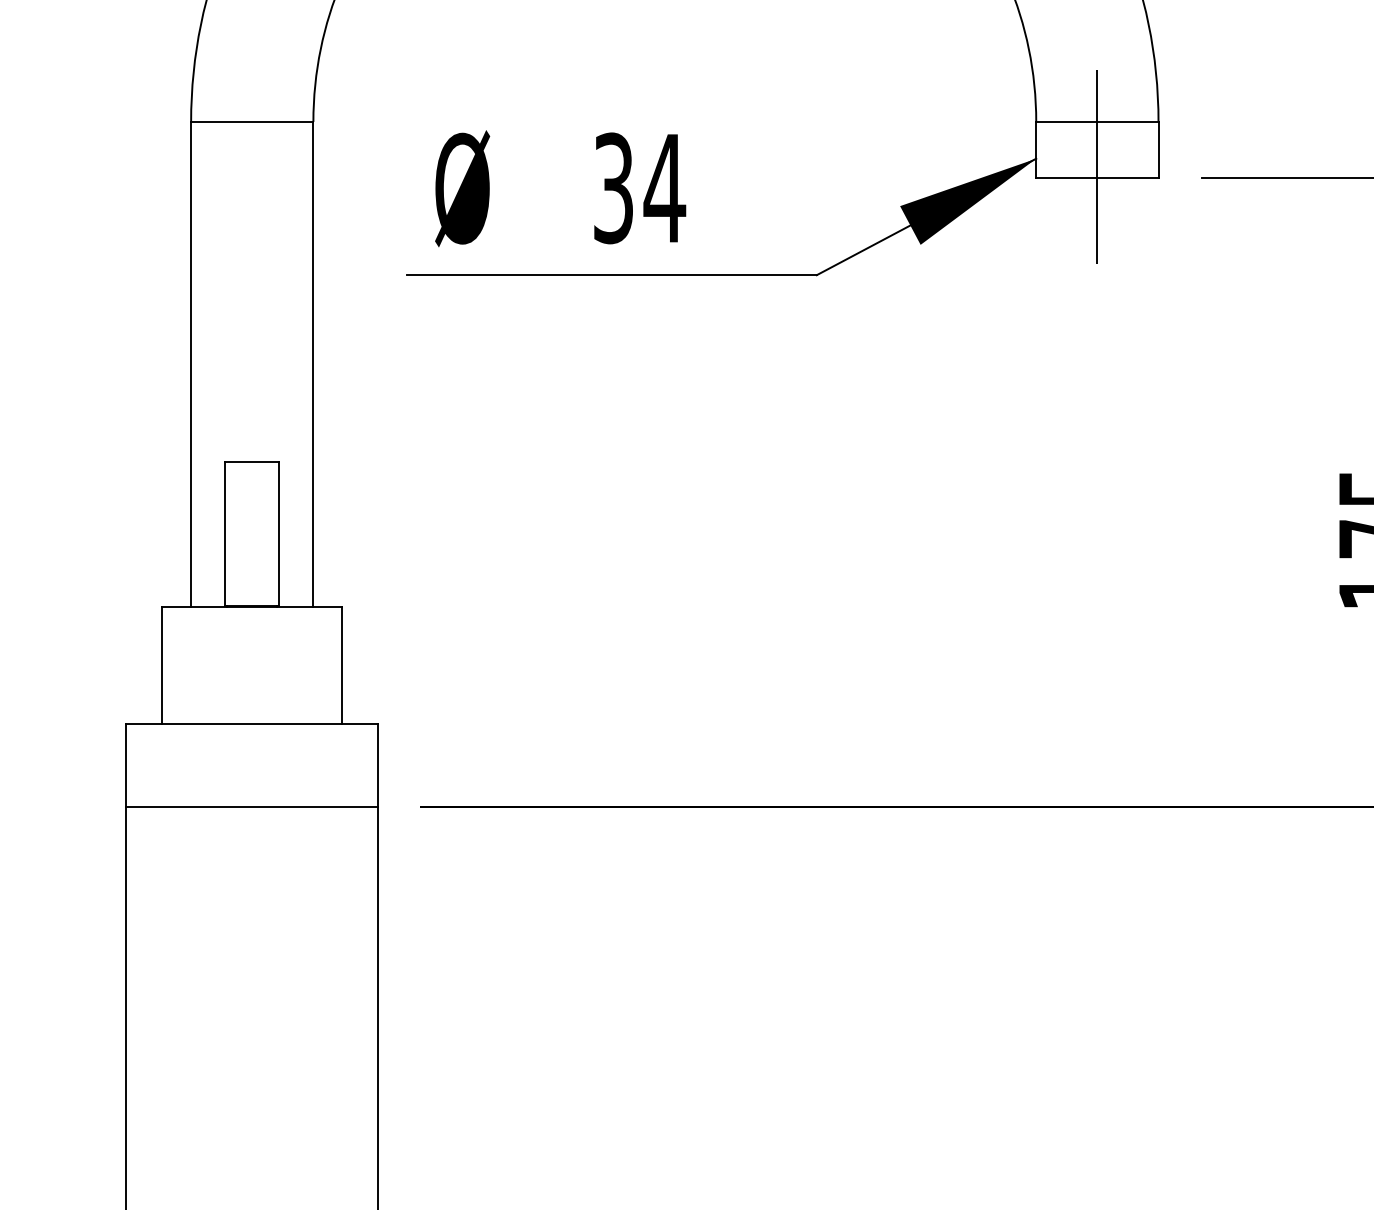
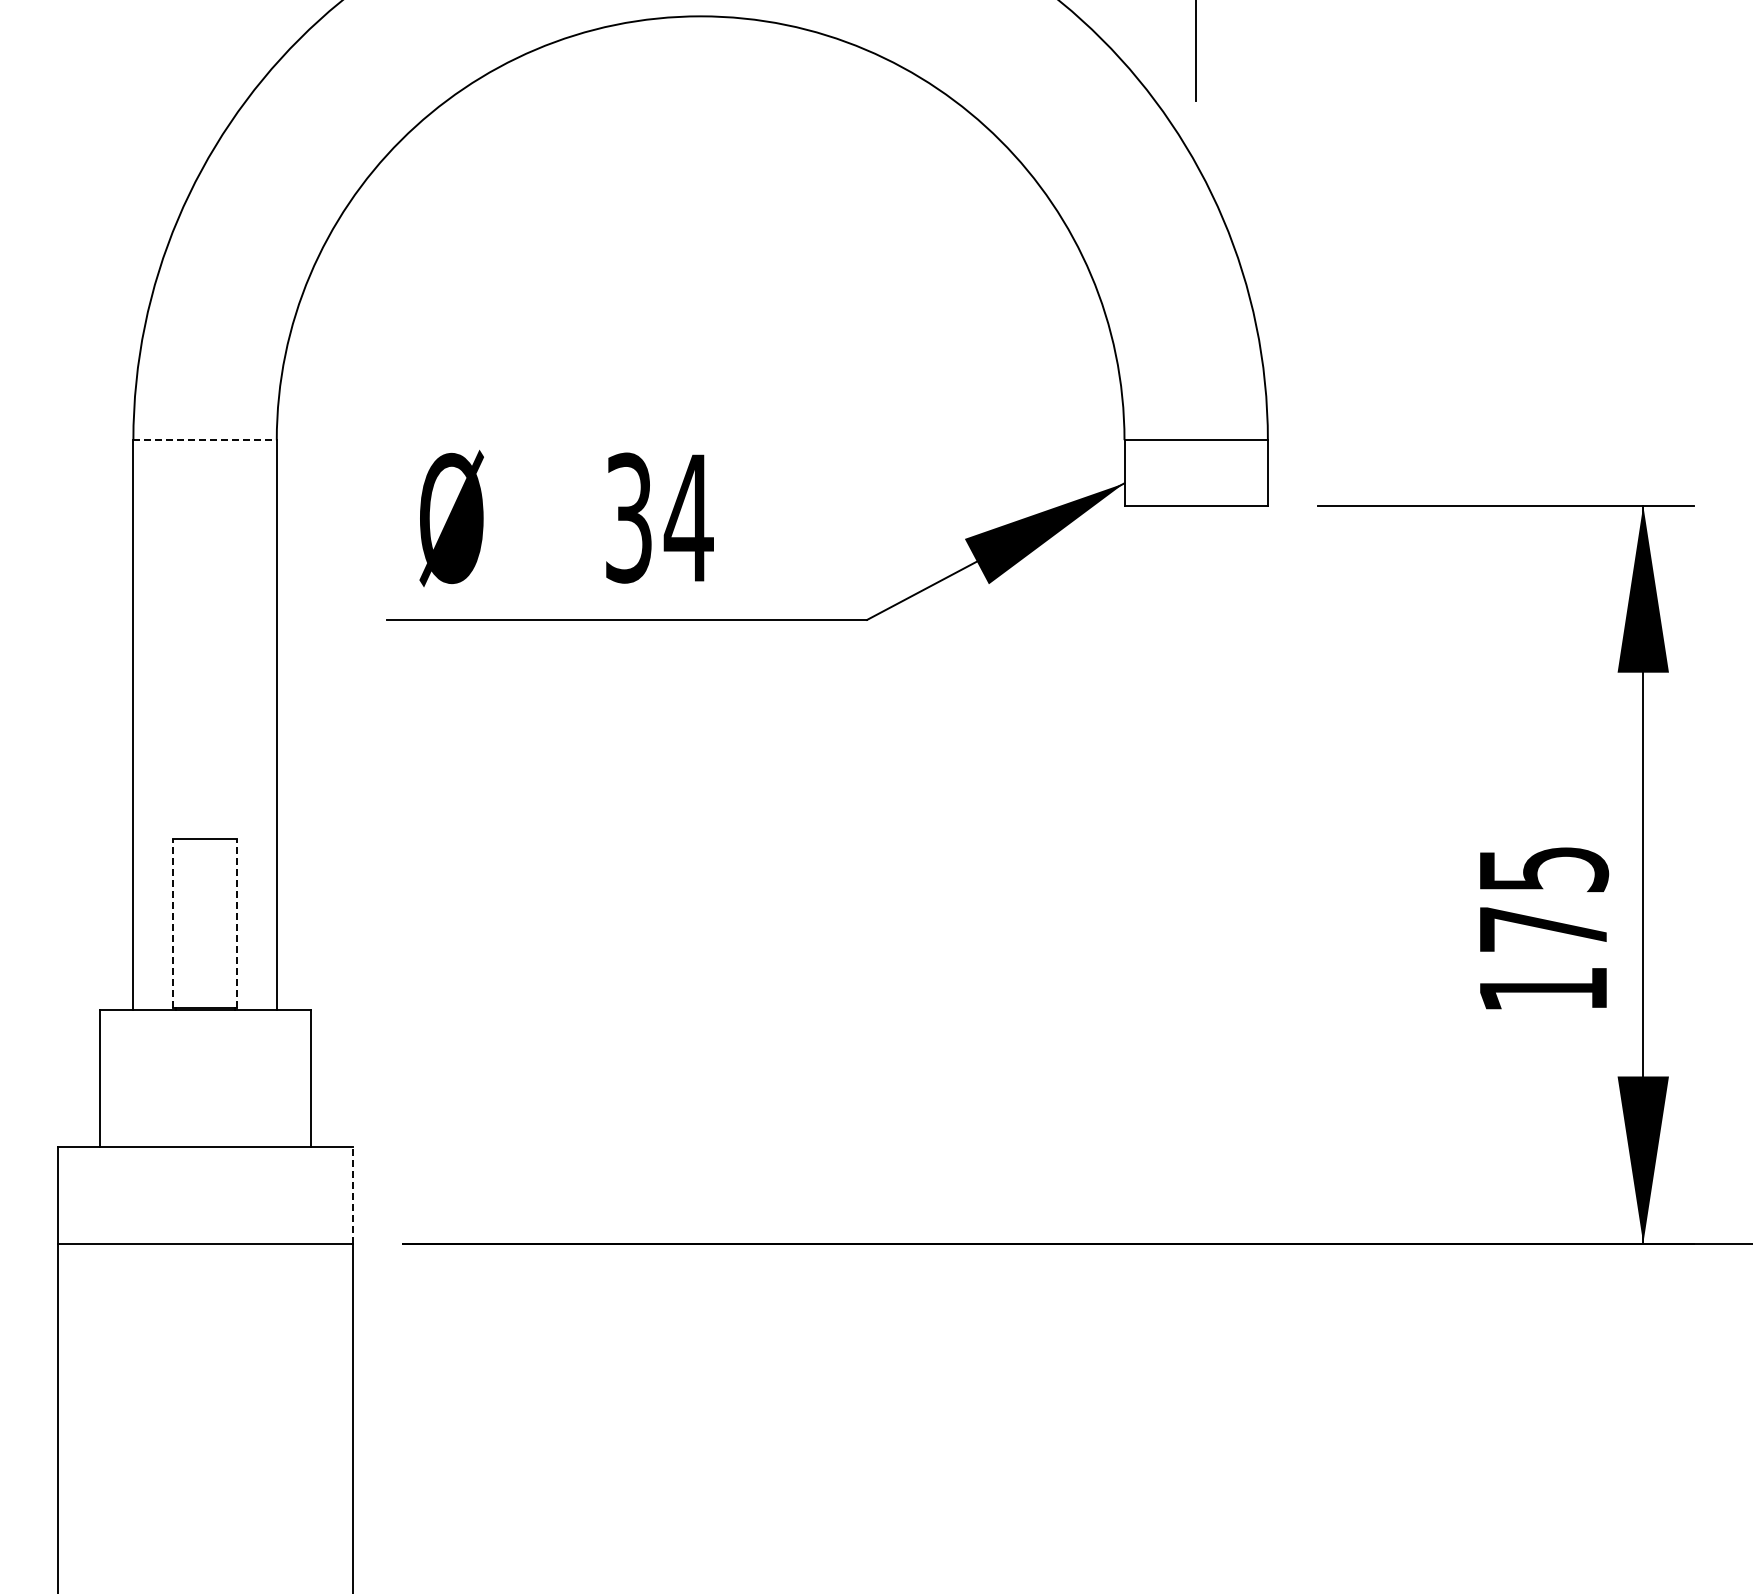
line: (252, 122) -> (205, 440), solid -> dashed
line: (1097, 166) -> (1196, 492), removed
line: (225, 534) -> (173, 923), solid -> dashed
line: (279, 534) -> (236, 923), solid -> dashed
line: (377, 765) -> (352, 1195), solid -> dashed

